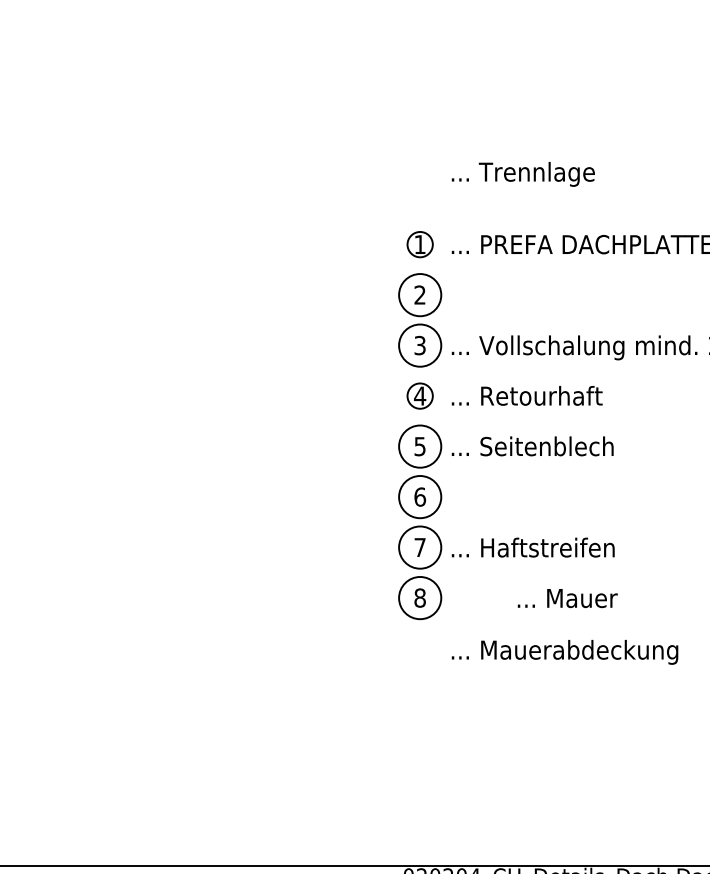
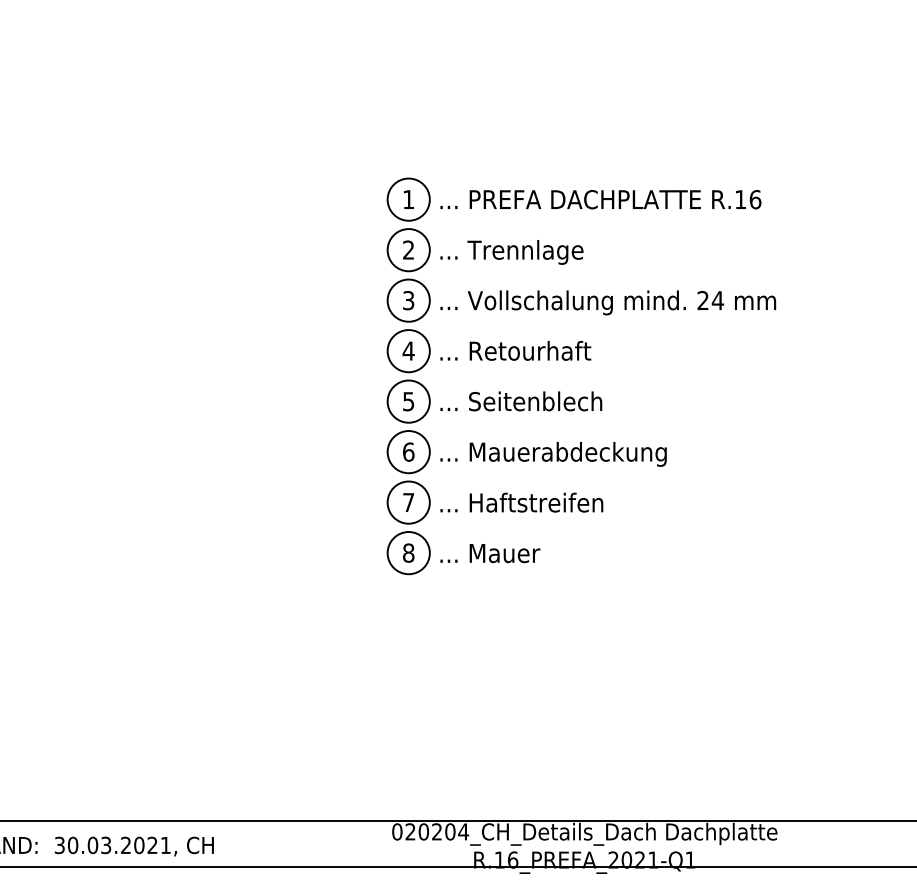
text: (522, 174) -> (511, 252), moved
circle: (419, 244) -> (408, 199), size x1.67
circle: (419, 396) -> (408, 351), size x1.67
text: (567, 598) -> (490, 553), moved
text: (564, 652) -> (553, 454), moved

